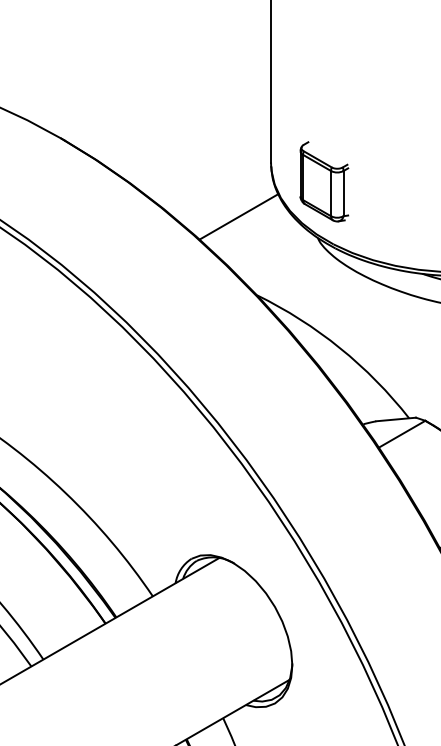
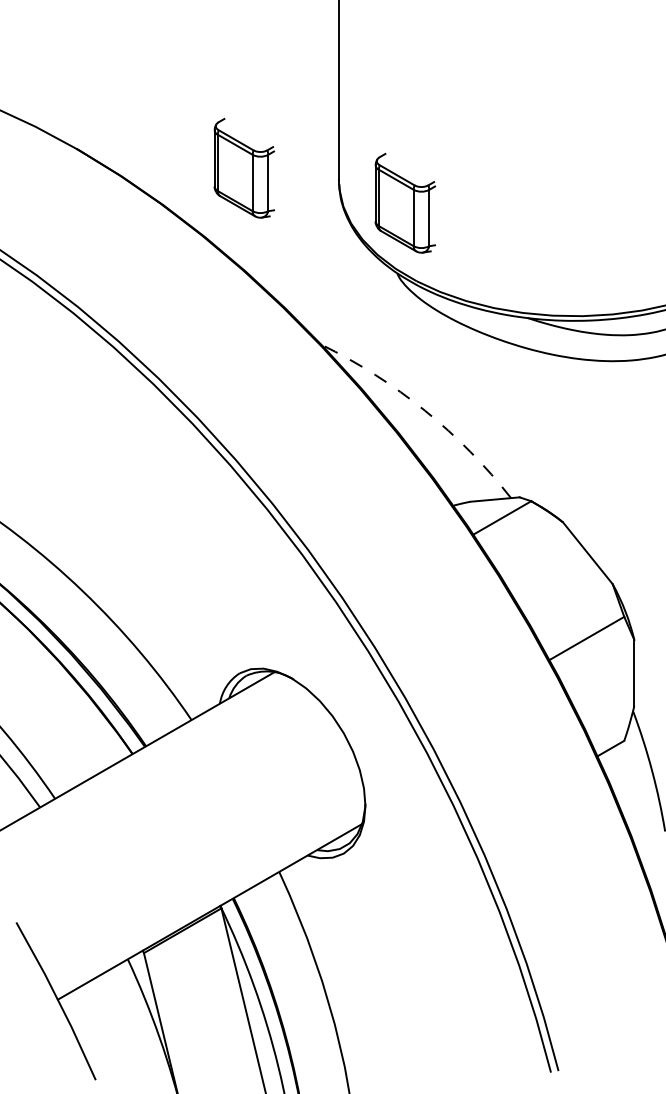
part: (195, 153) -> (244, 167), added
line: (238, 216) -> (298, 246), removed
arc: (339, 348) -> (424, 410), solid -> dashed

